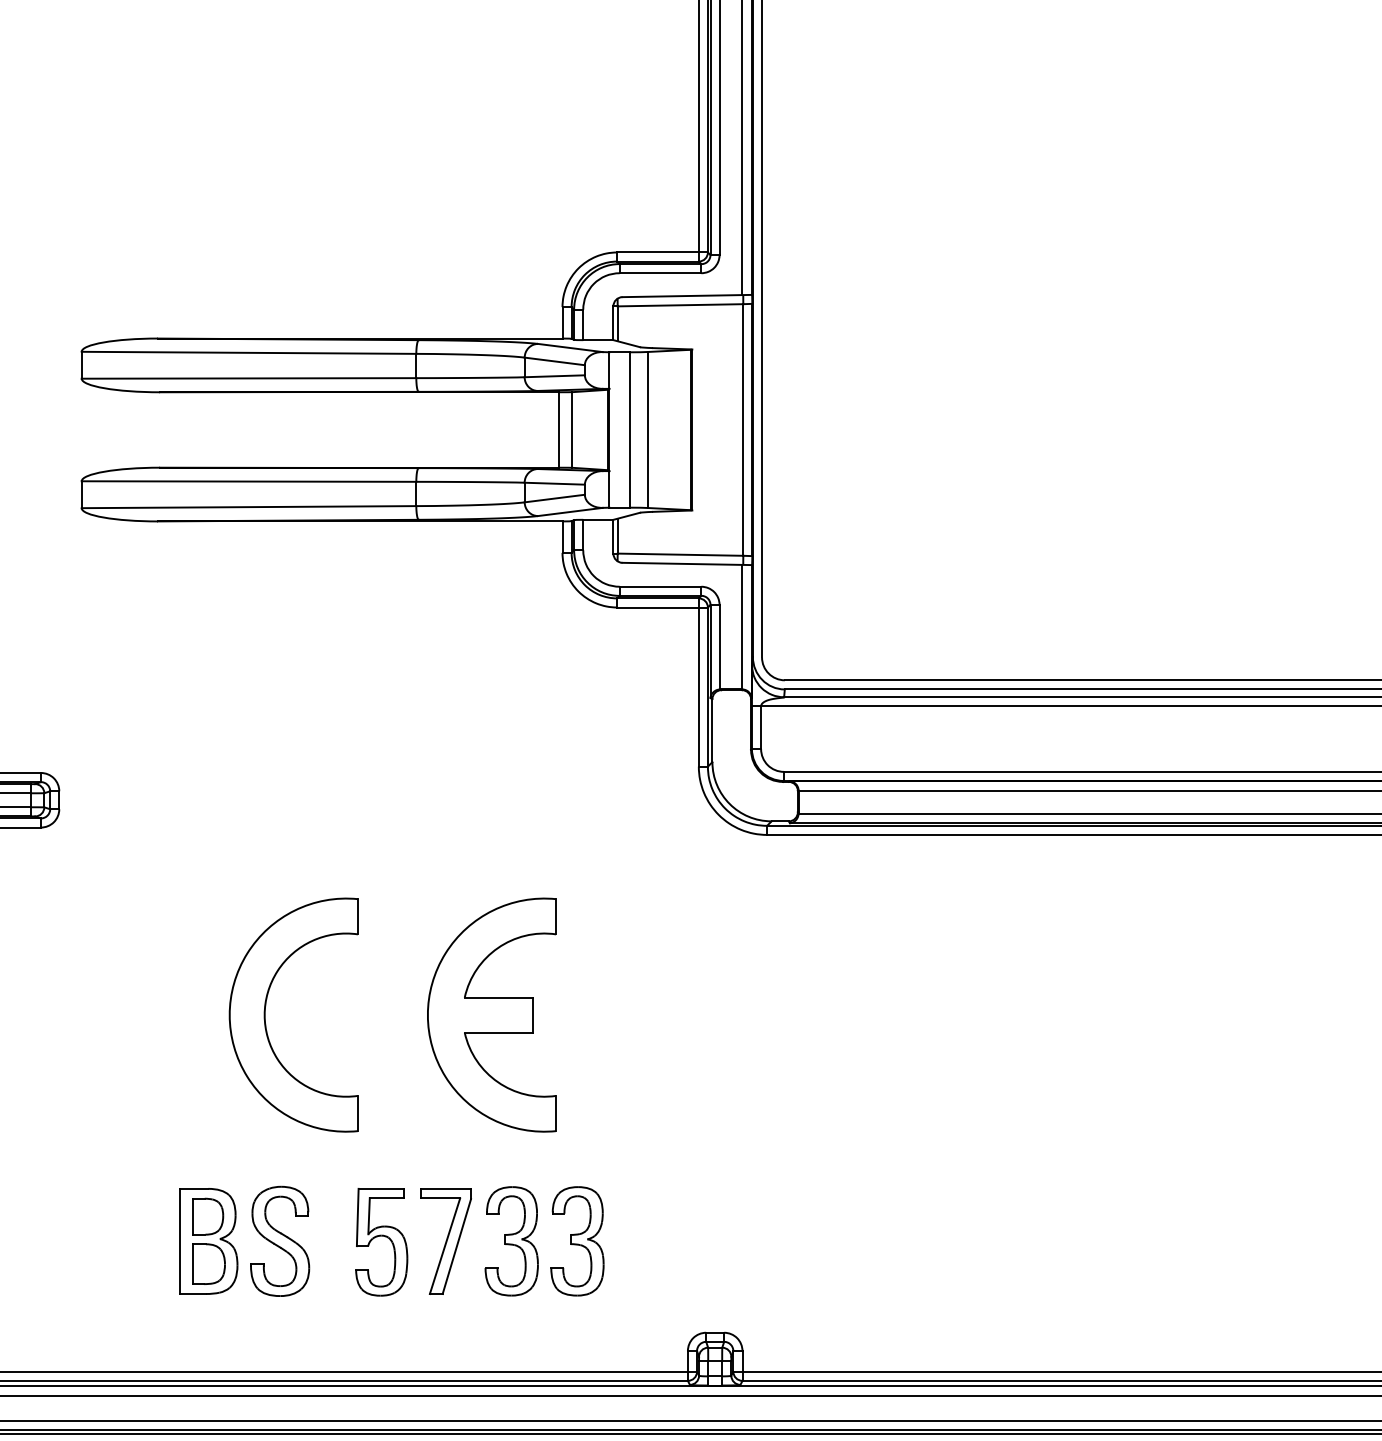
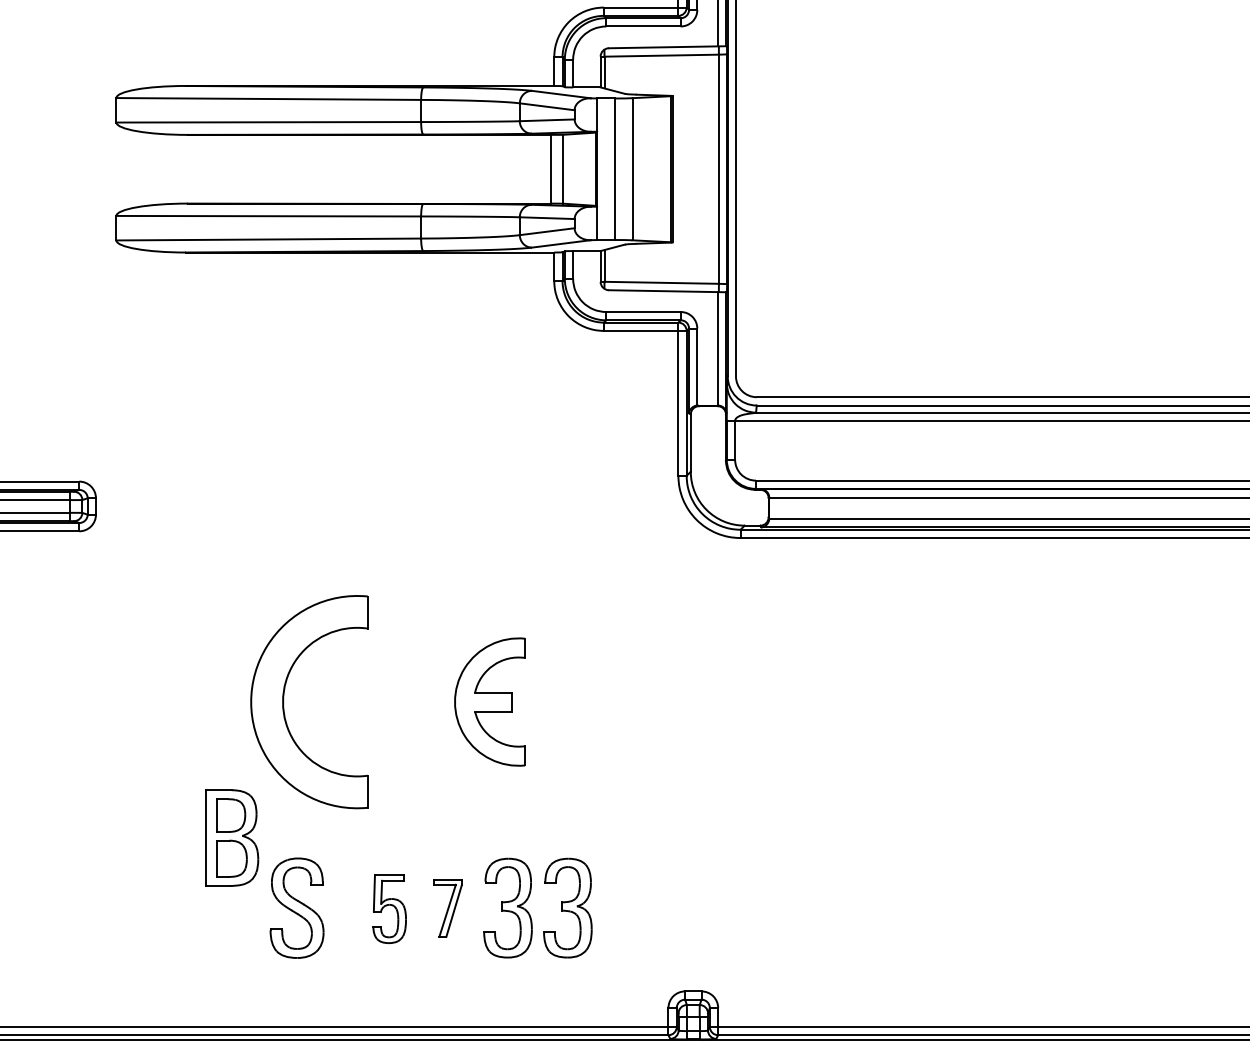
part: (491, 1014) -> (489, 701), size x0.6
part: (208, 1241) -> (231, 838), moved
part: (445, 1241) -> (447, 908), size x0.6
part: (381, 1242) -> (389, 909), size x0.7

